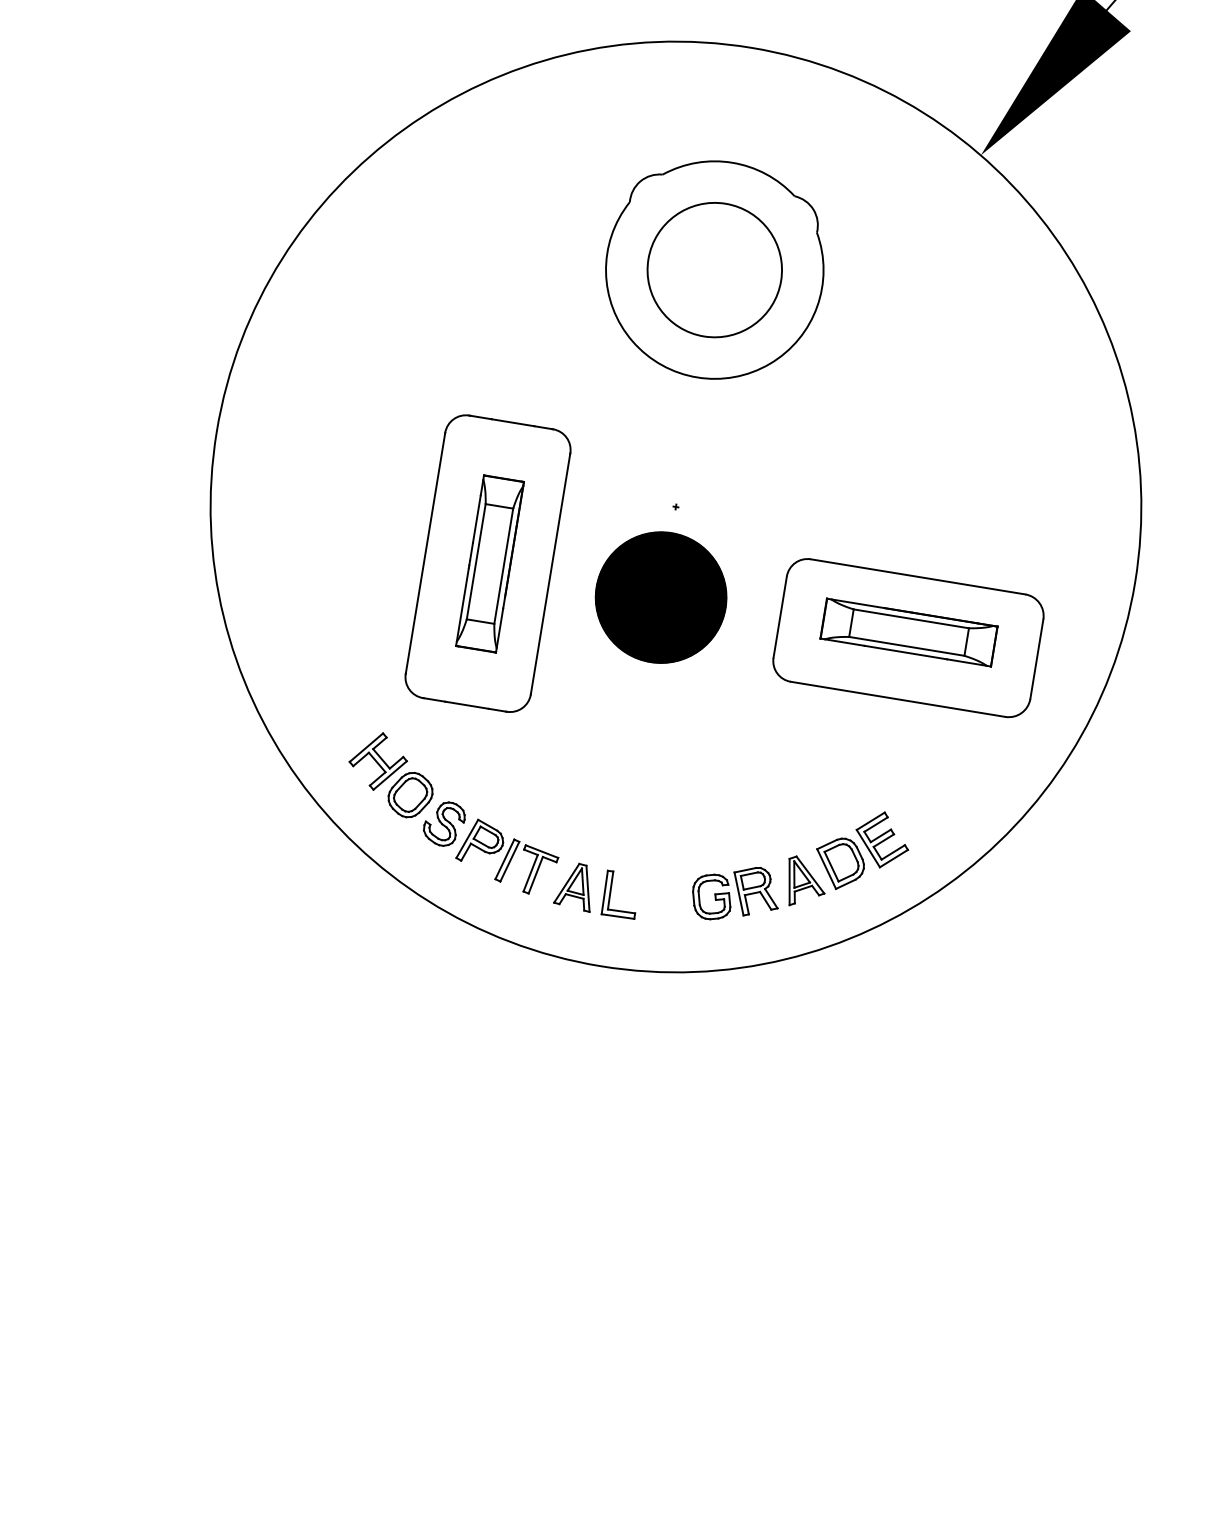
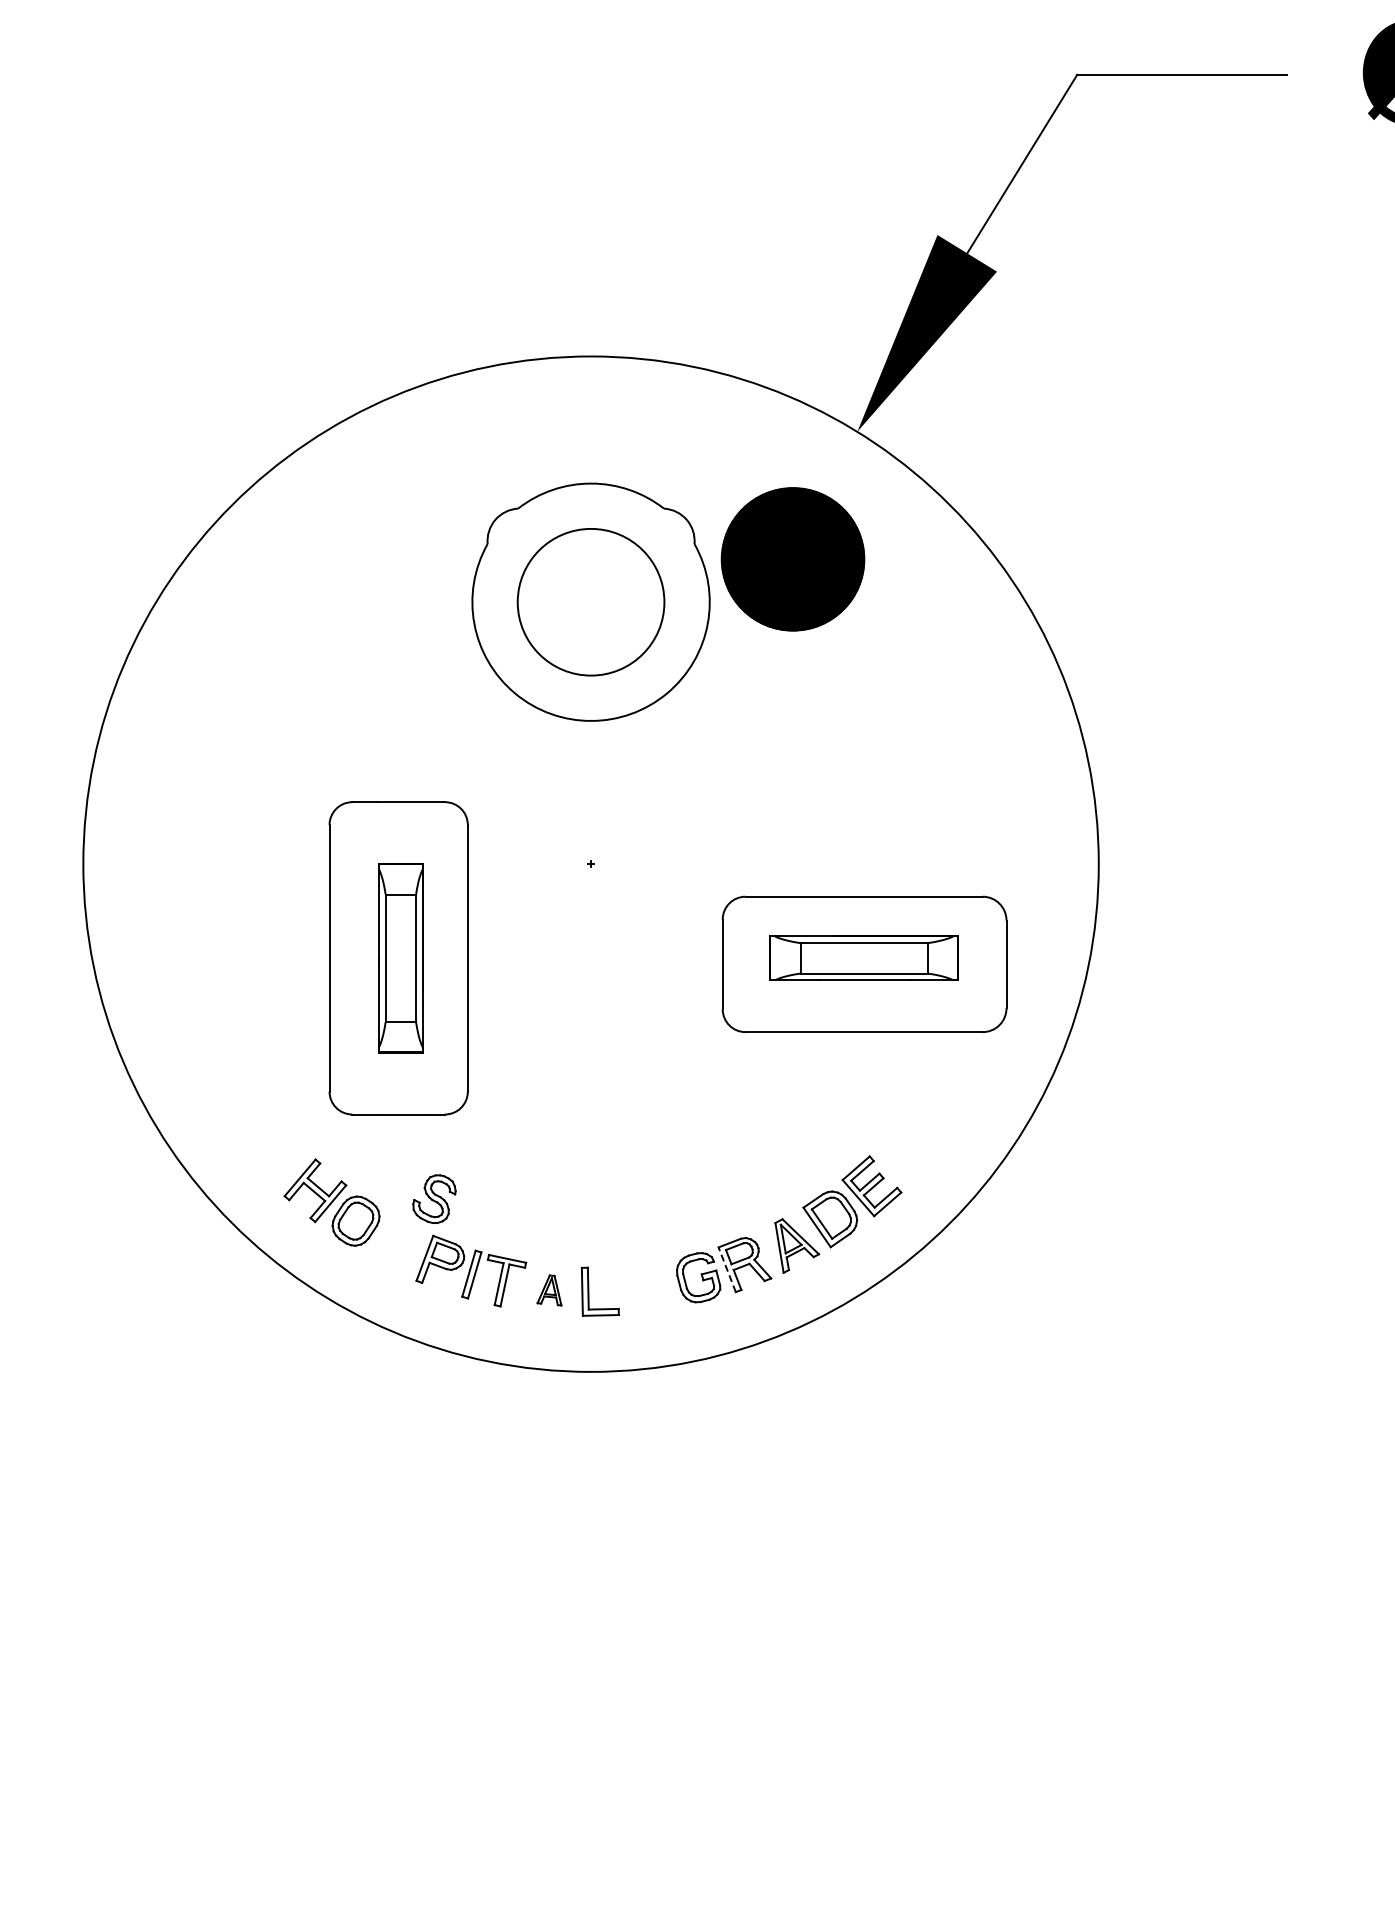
part: (660, 597) -> (792, 559), moved
part: (444, 823) -> (434, 1198), moved
part: (575, 886) -> (549, 1290), size x0.6
line: (739, 893) -> (727, 1269), solid -> dashed

